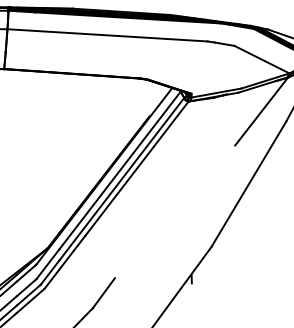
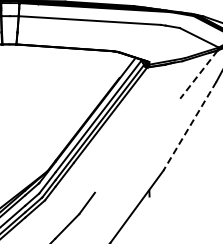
line: (260, 112) -> (198, 75), solid -> dashed
line: (248, 184) -> (189, 126), solid -> dashed

